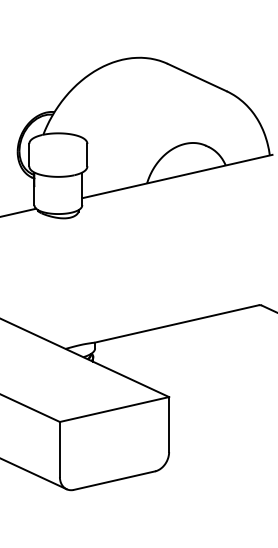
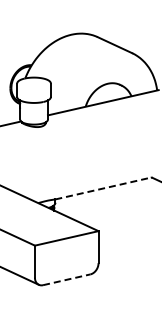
line: (177, 323) -> (103, 188), solid -> dashed
line: (115, 480) -> (67, 279), solid -> dashed

